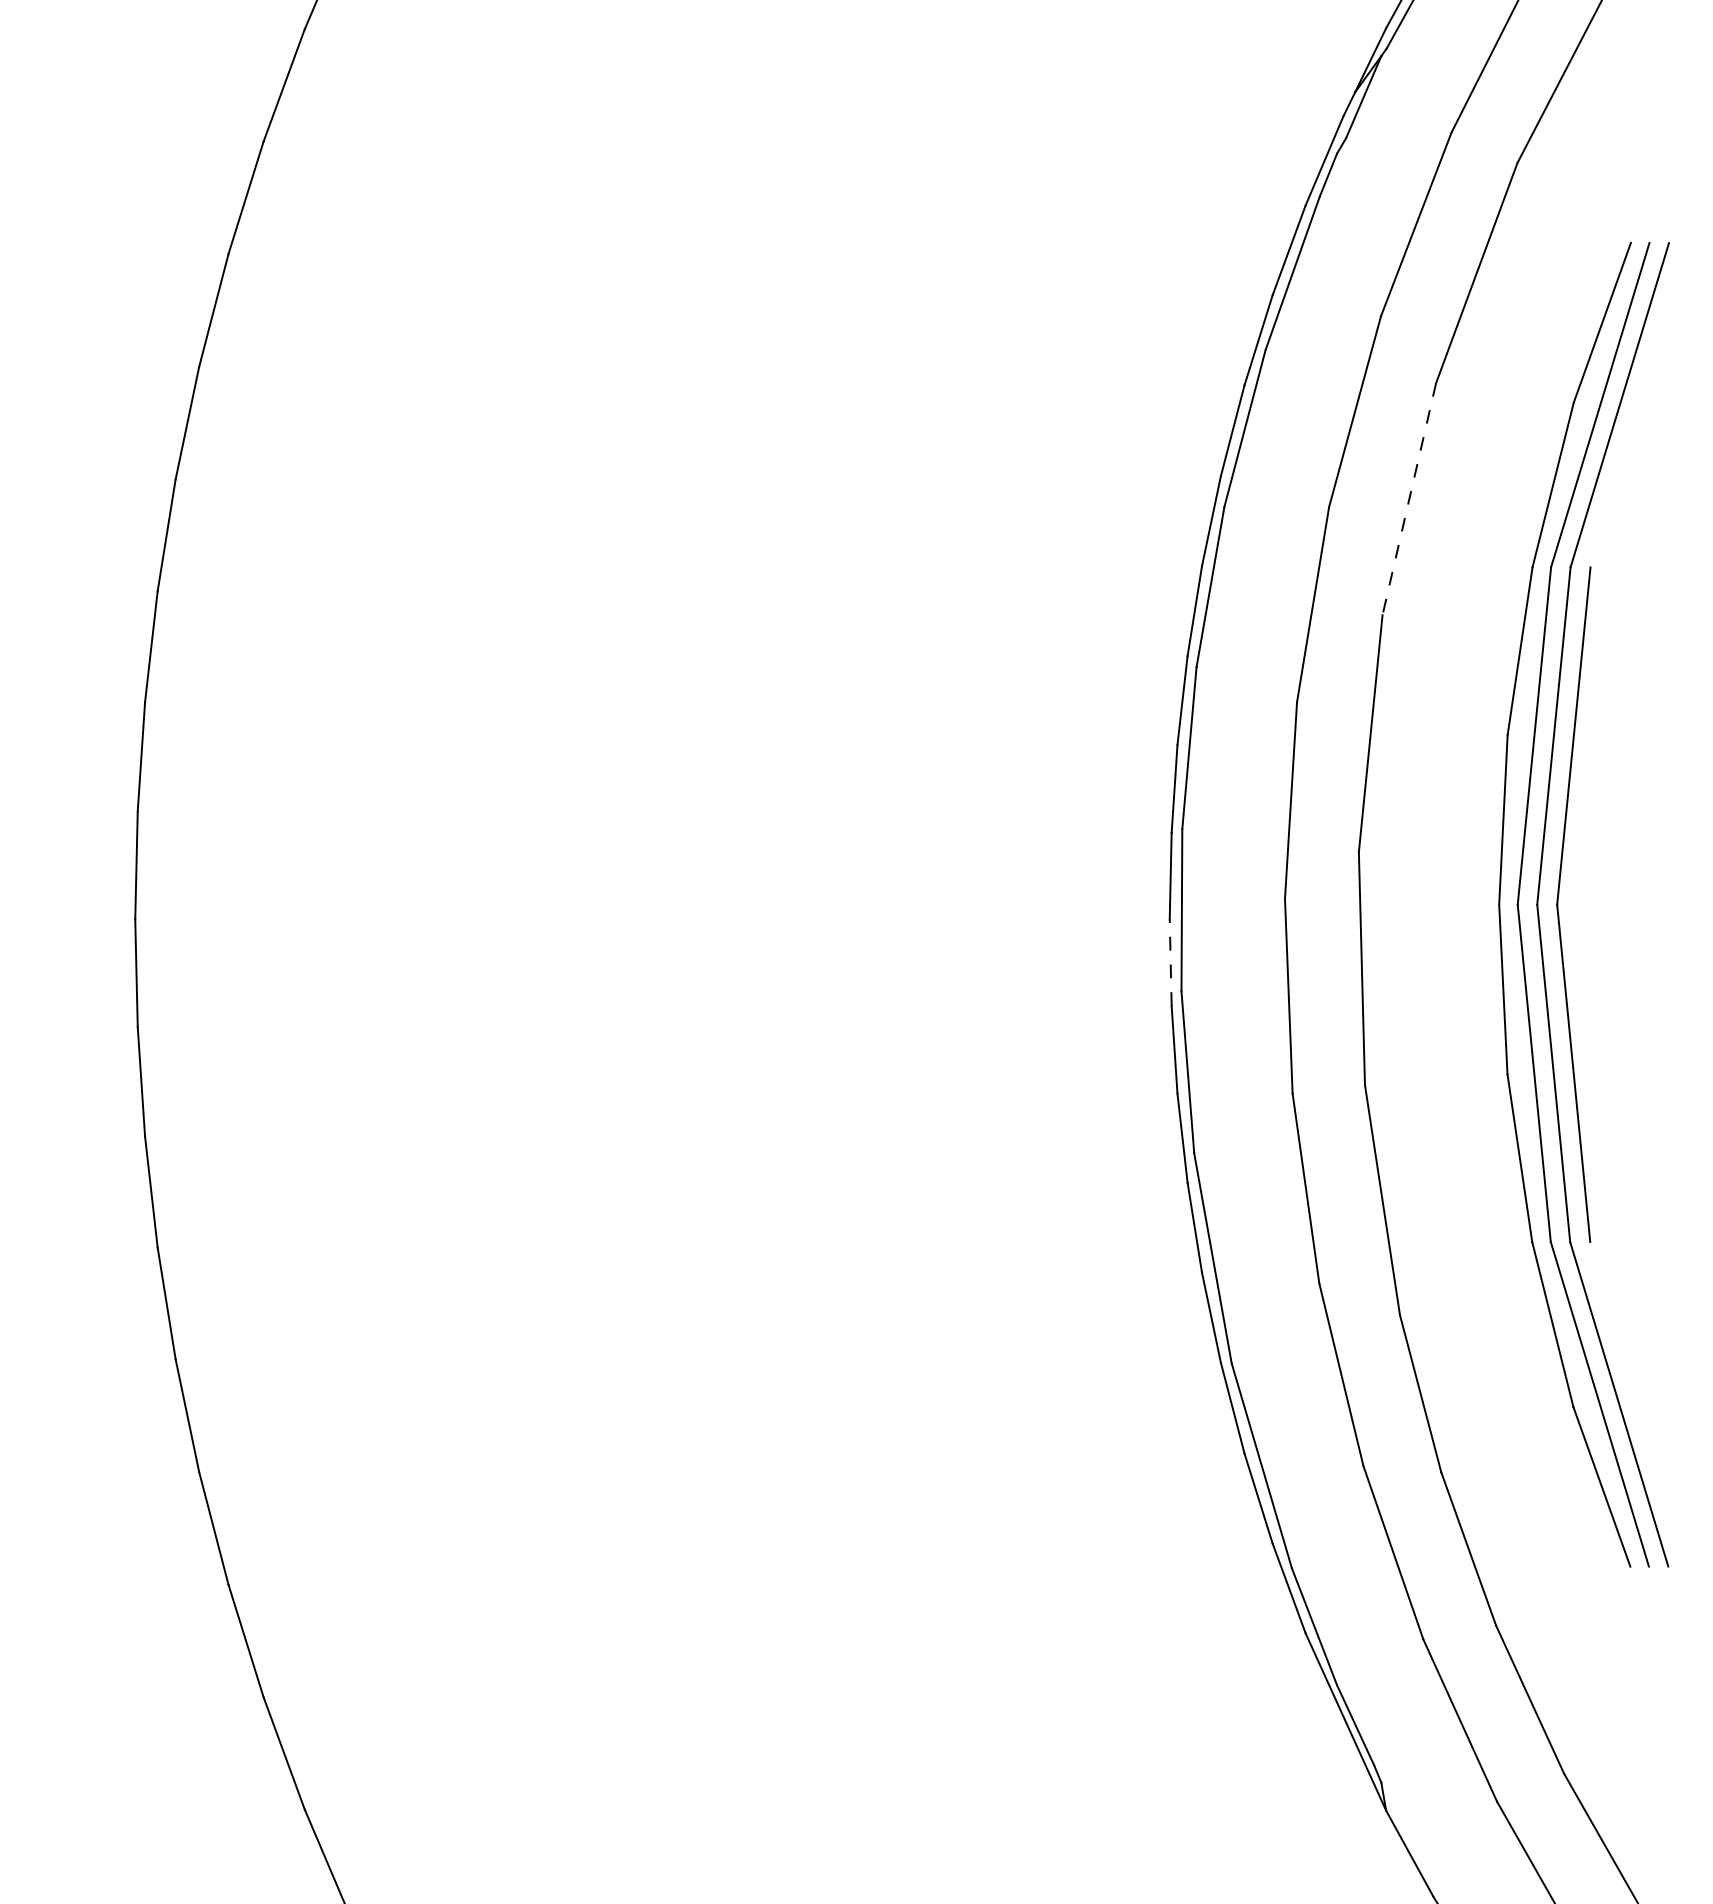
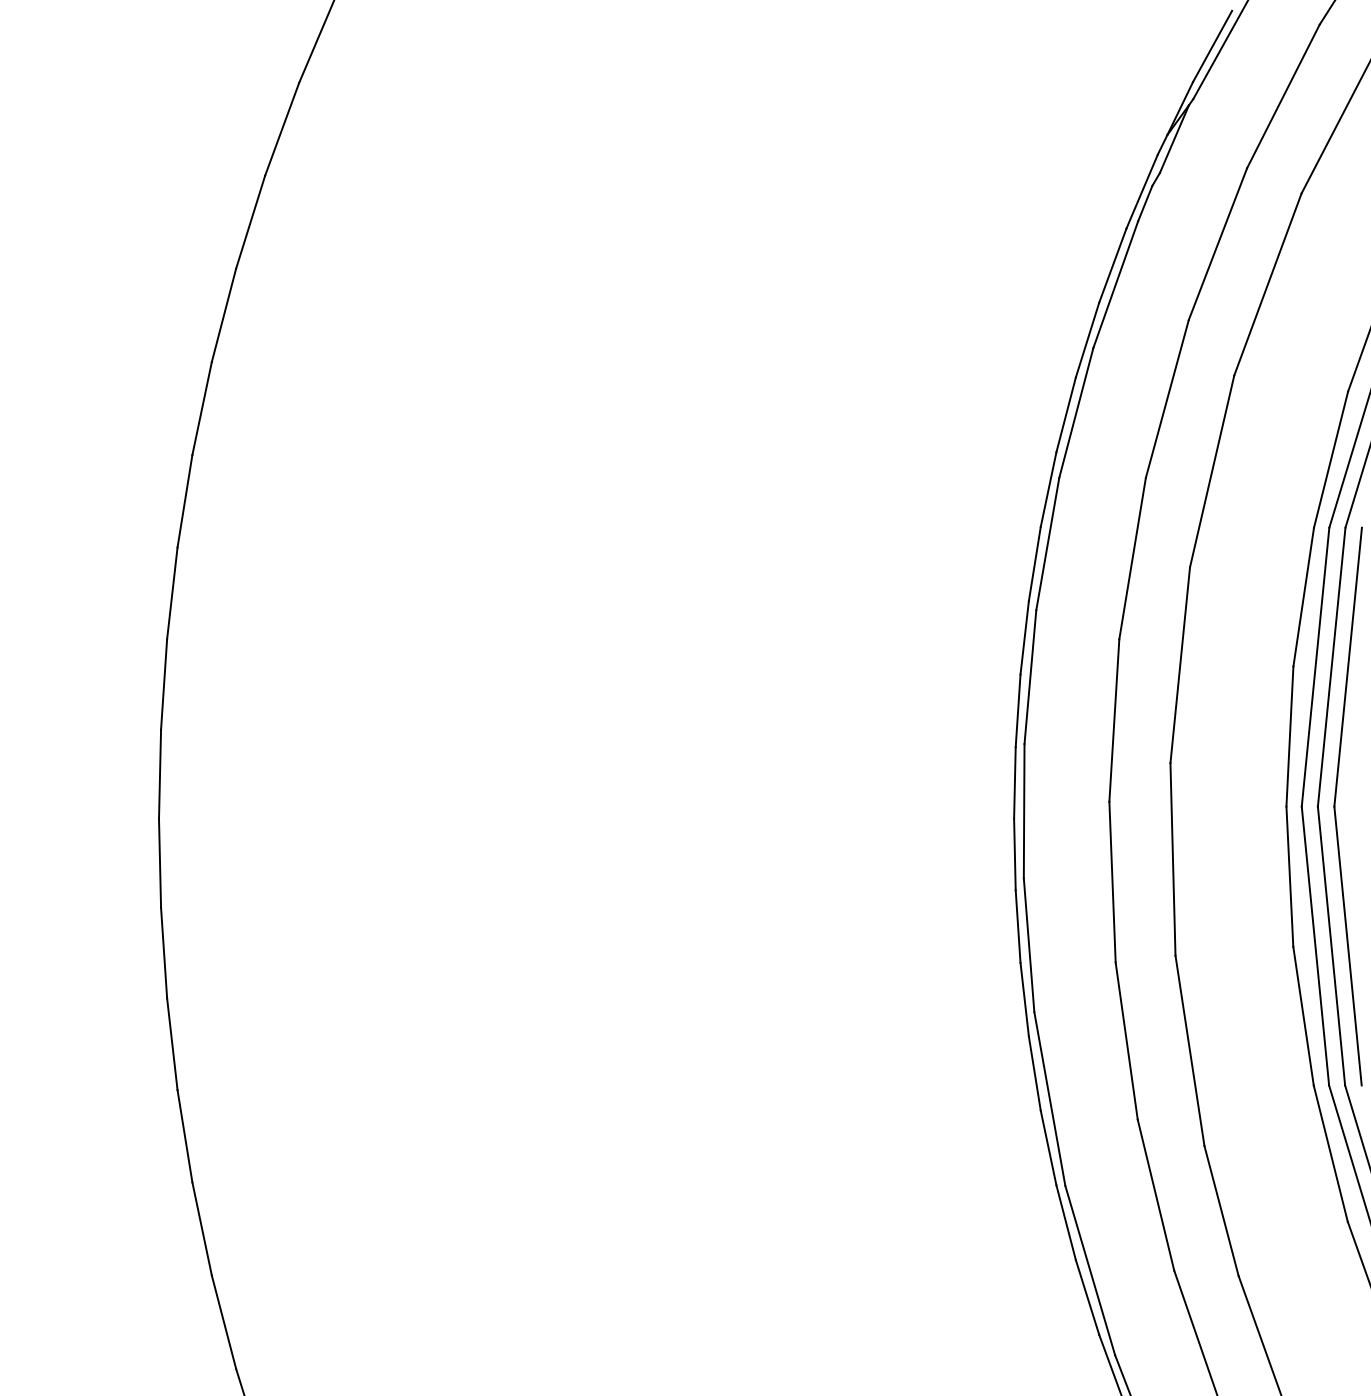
line: (1409, 499) -> (1212, 471), dashed -> solid
line: (1170, 962) -> (1014, 854), dashed -> solid

